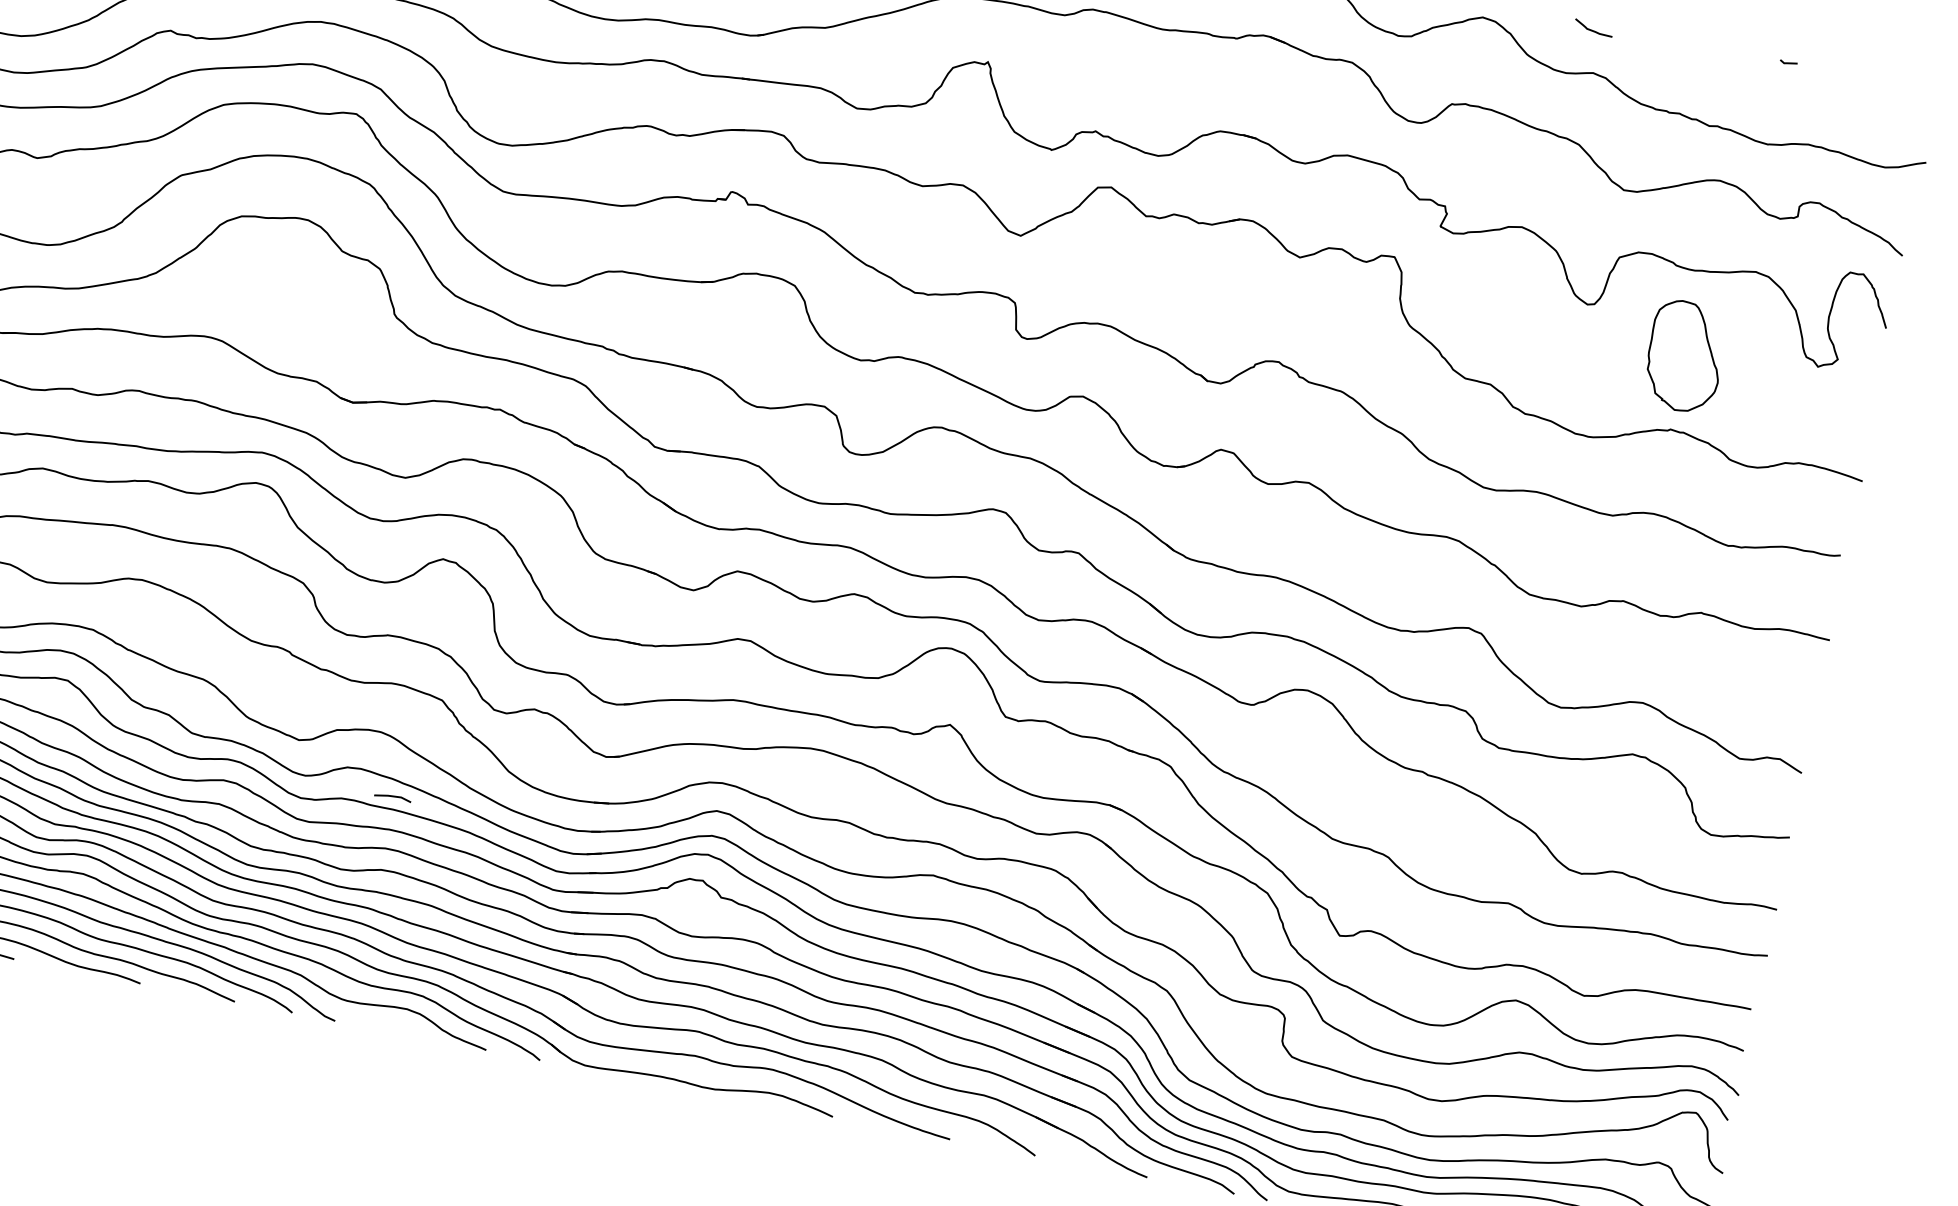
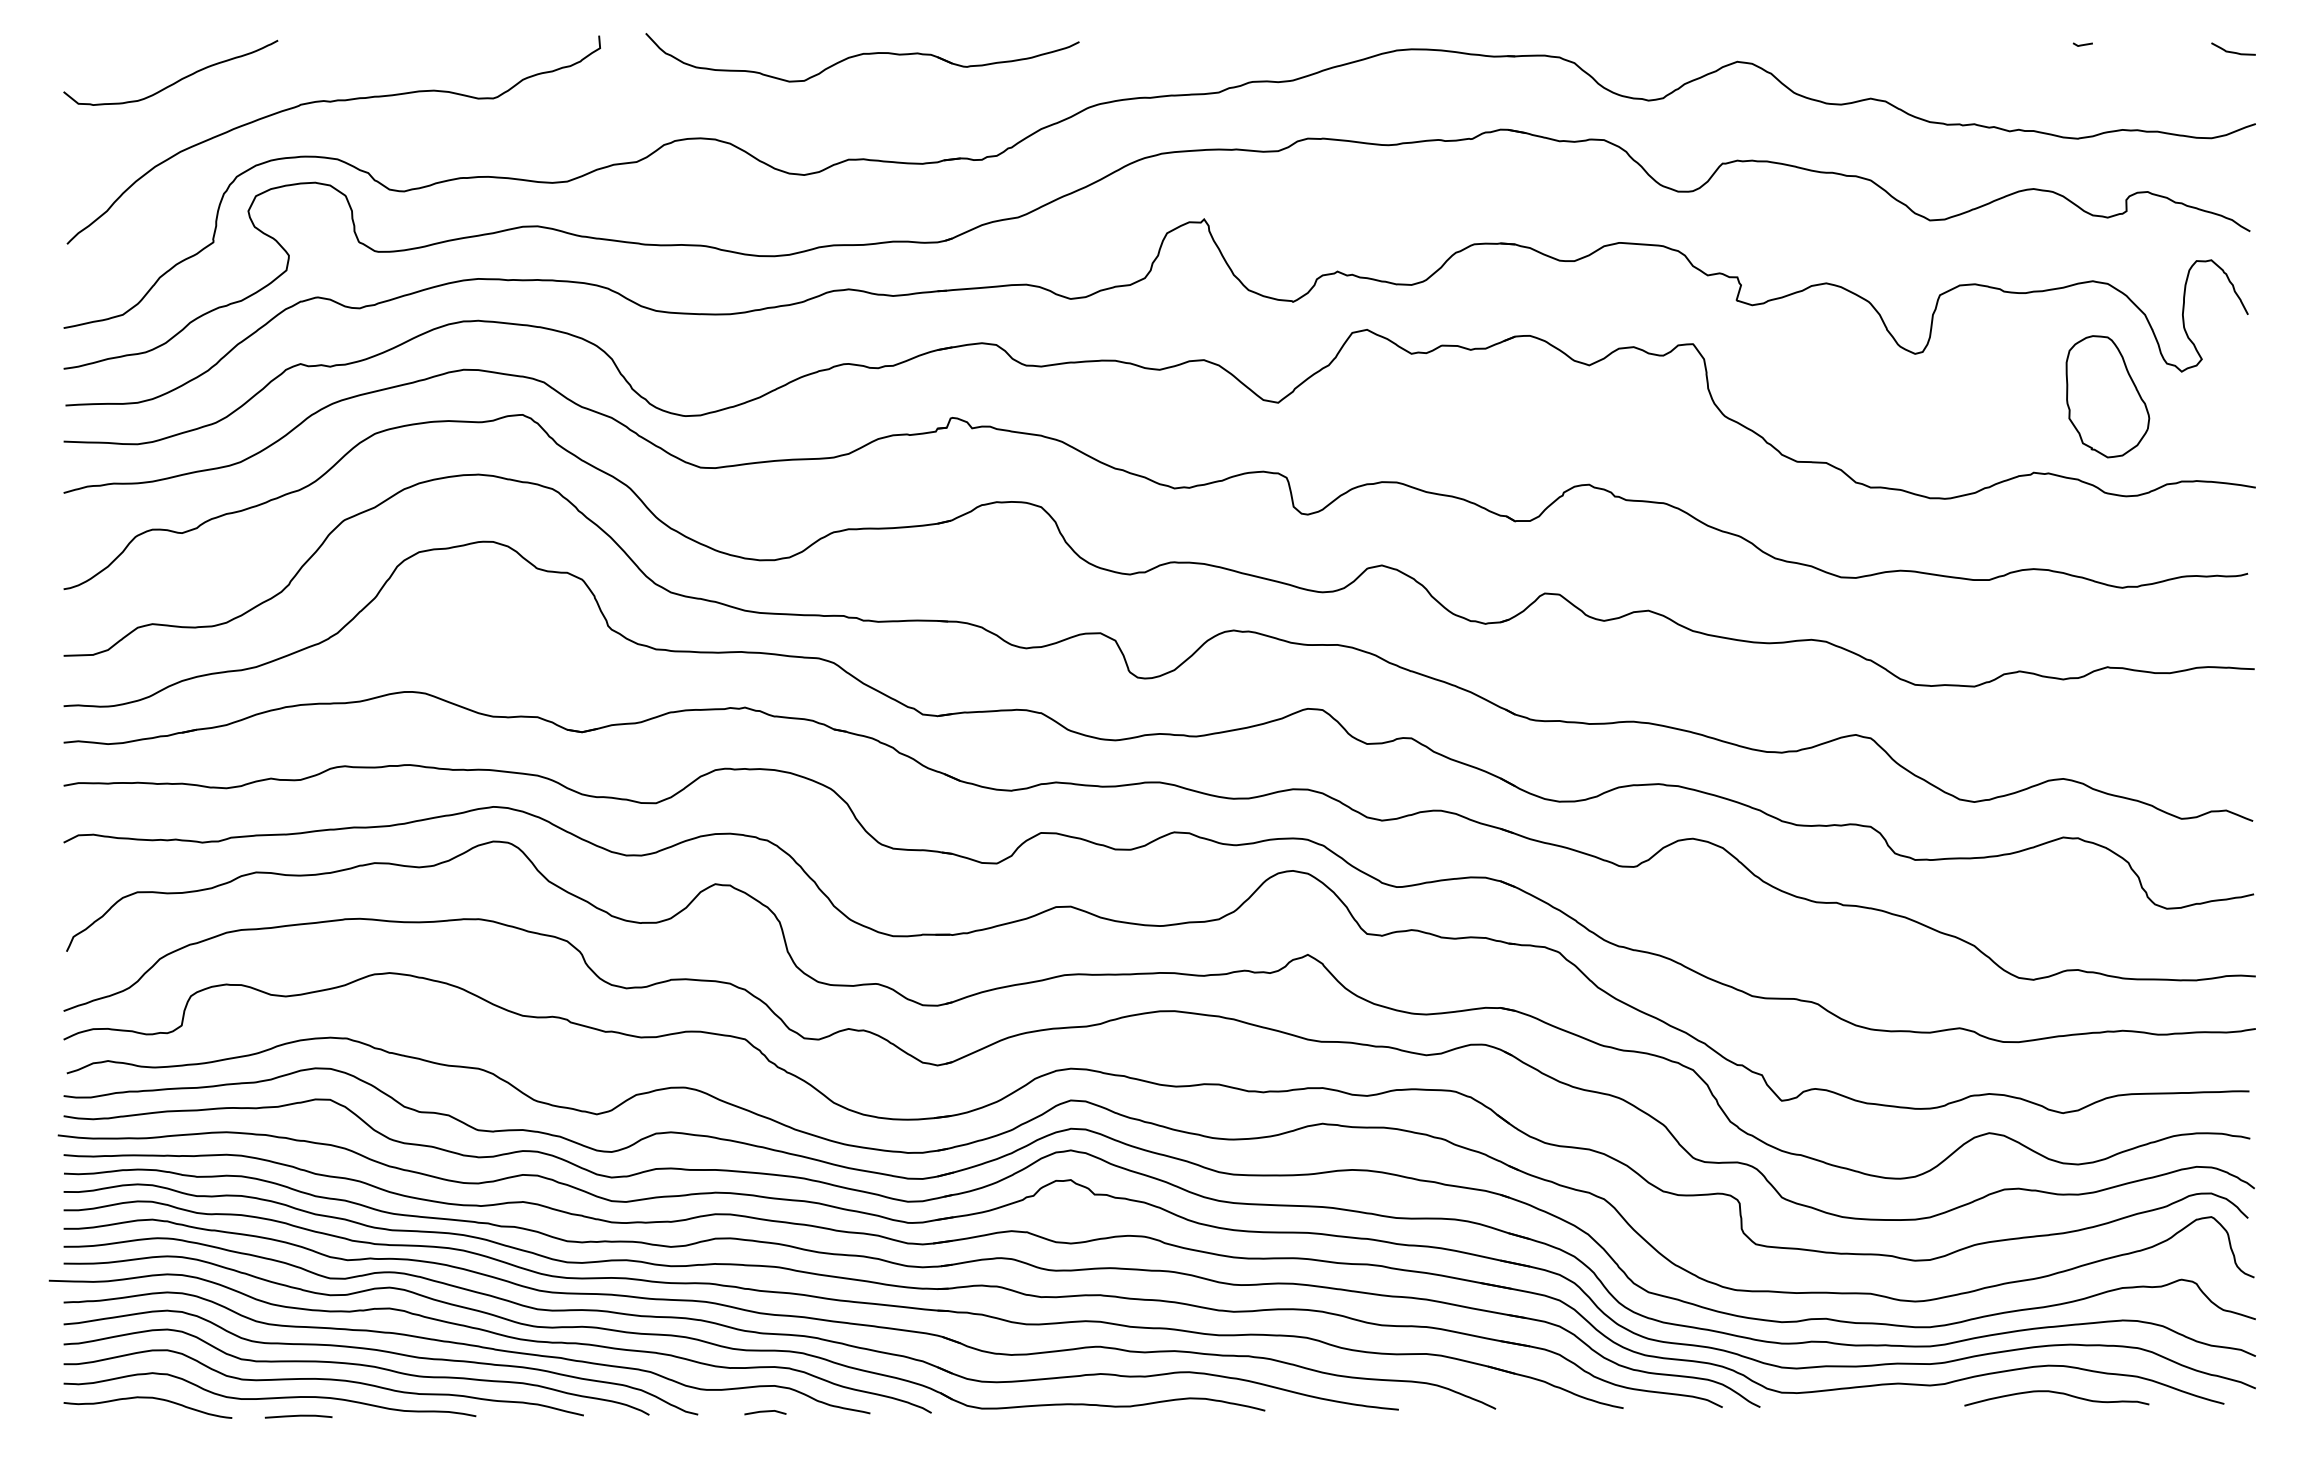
curve: (1593, 30) -> (2233, 51), moved
part: (1684, 356) -> (2107, 396), moved
curve: (392, 797) -> (765, 1412), moved

